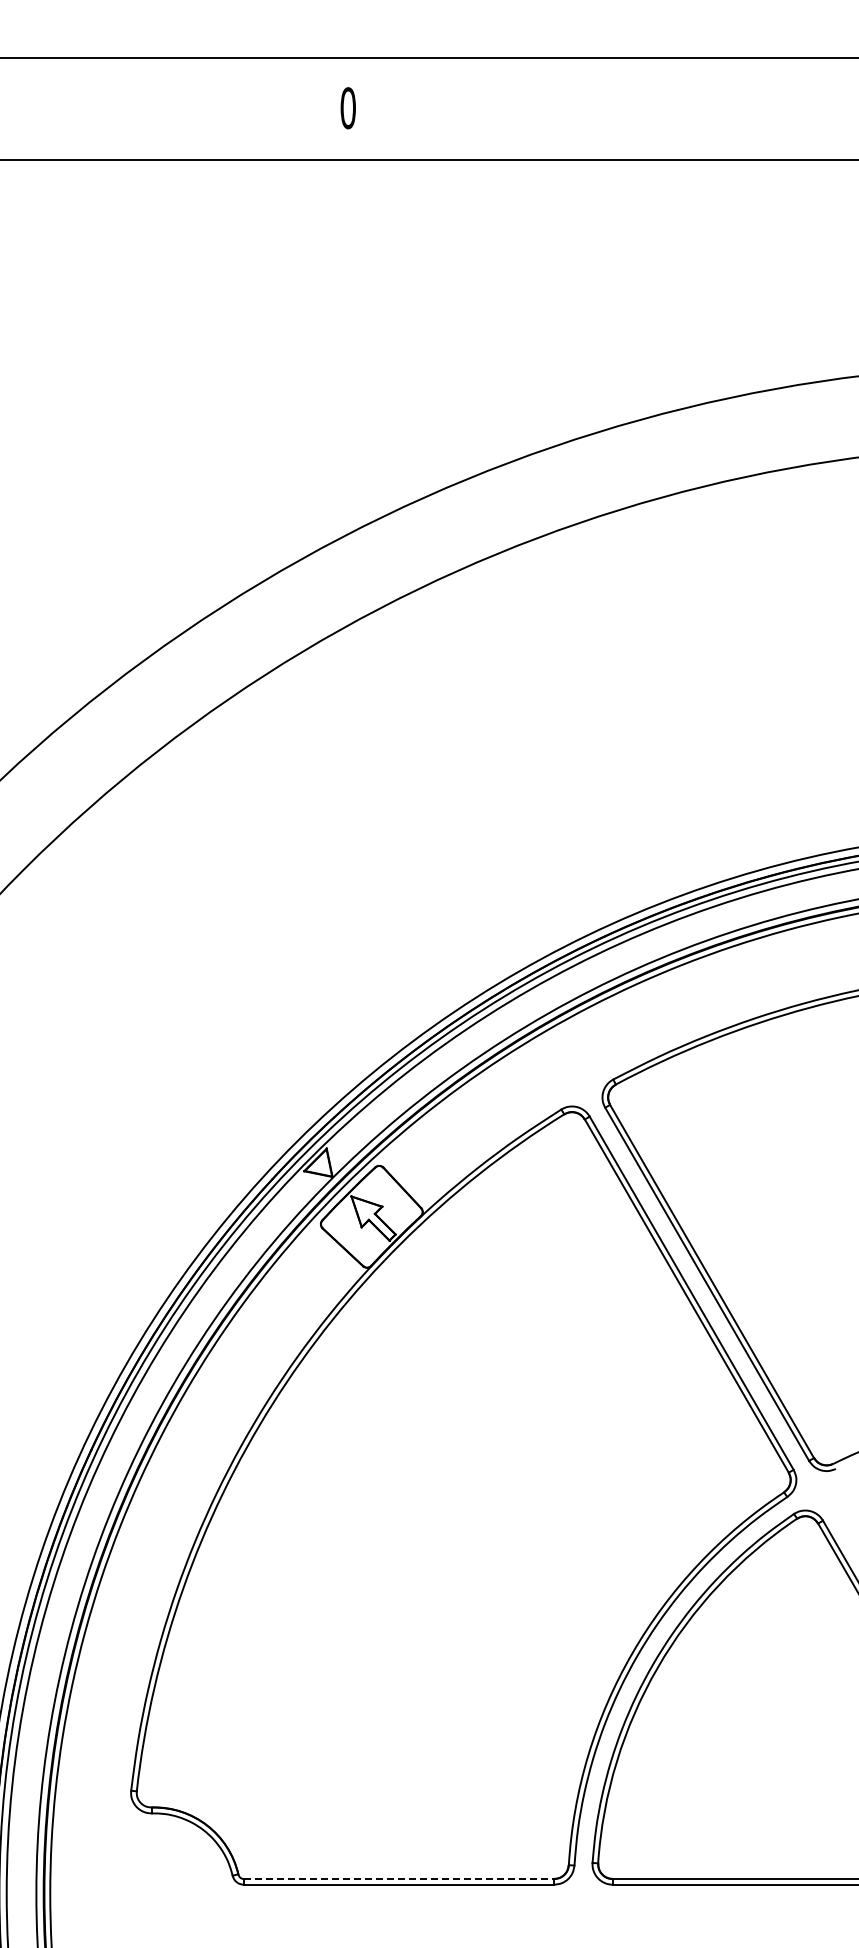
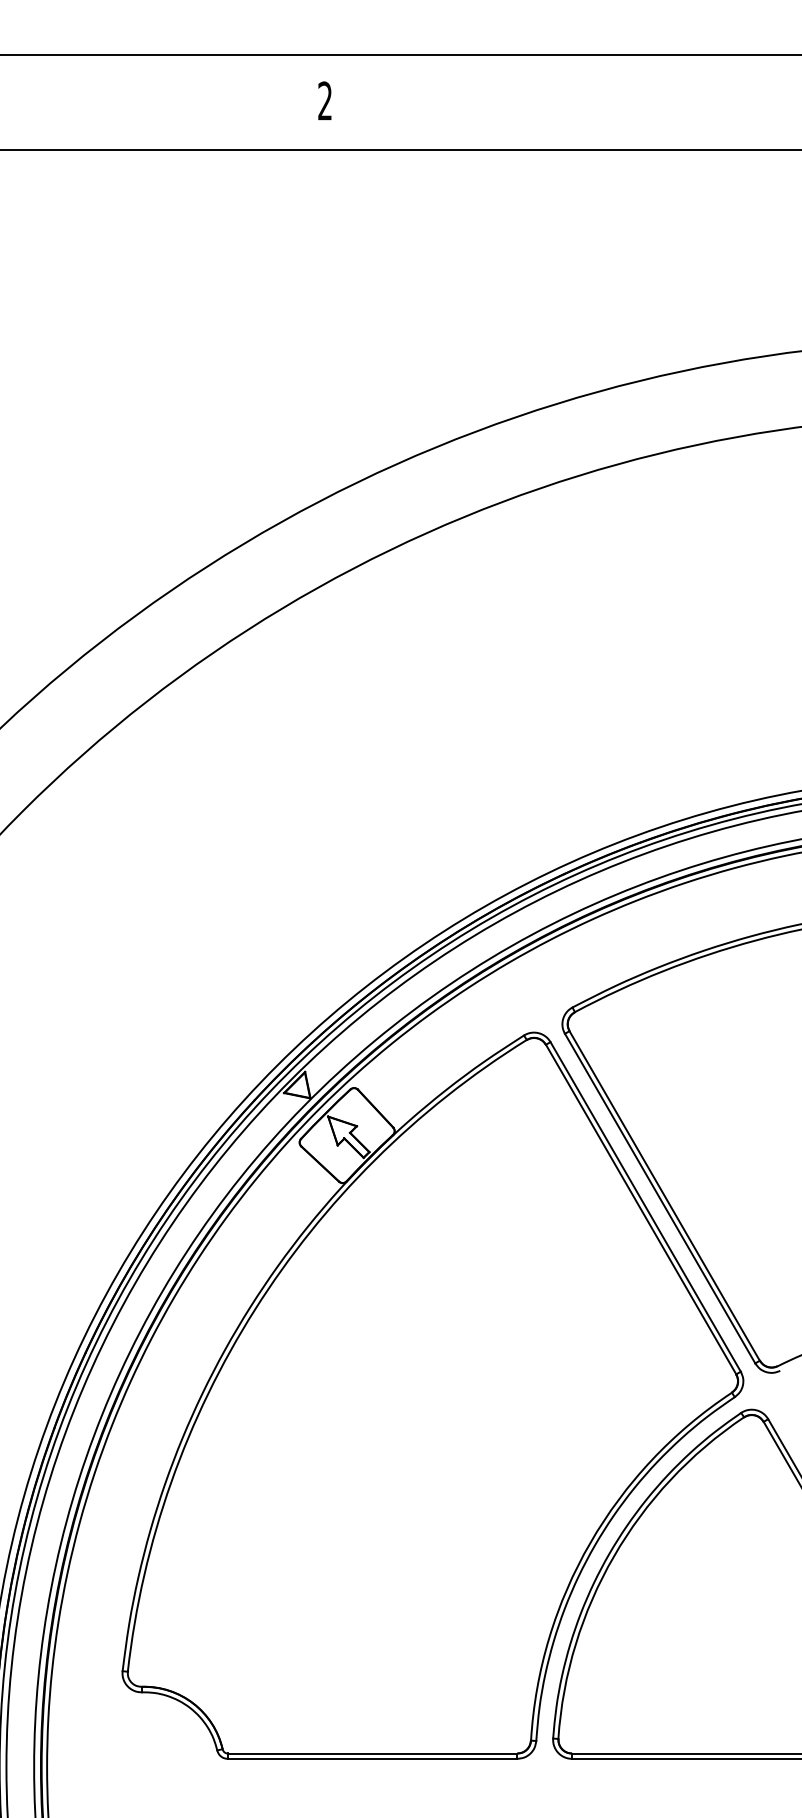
text: (347, 108) -> (324, 101), 0 -> 2
line: (399, 1879) -> (373, 1754), dashed -> solid

